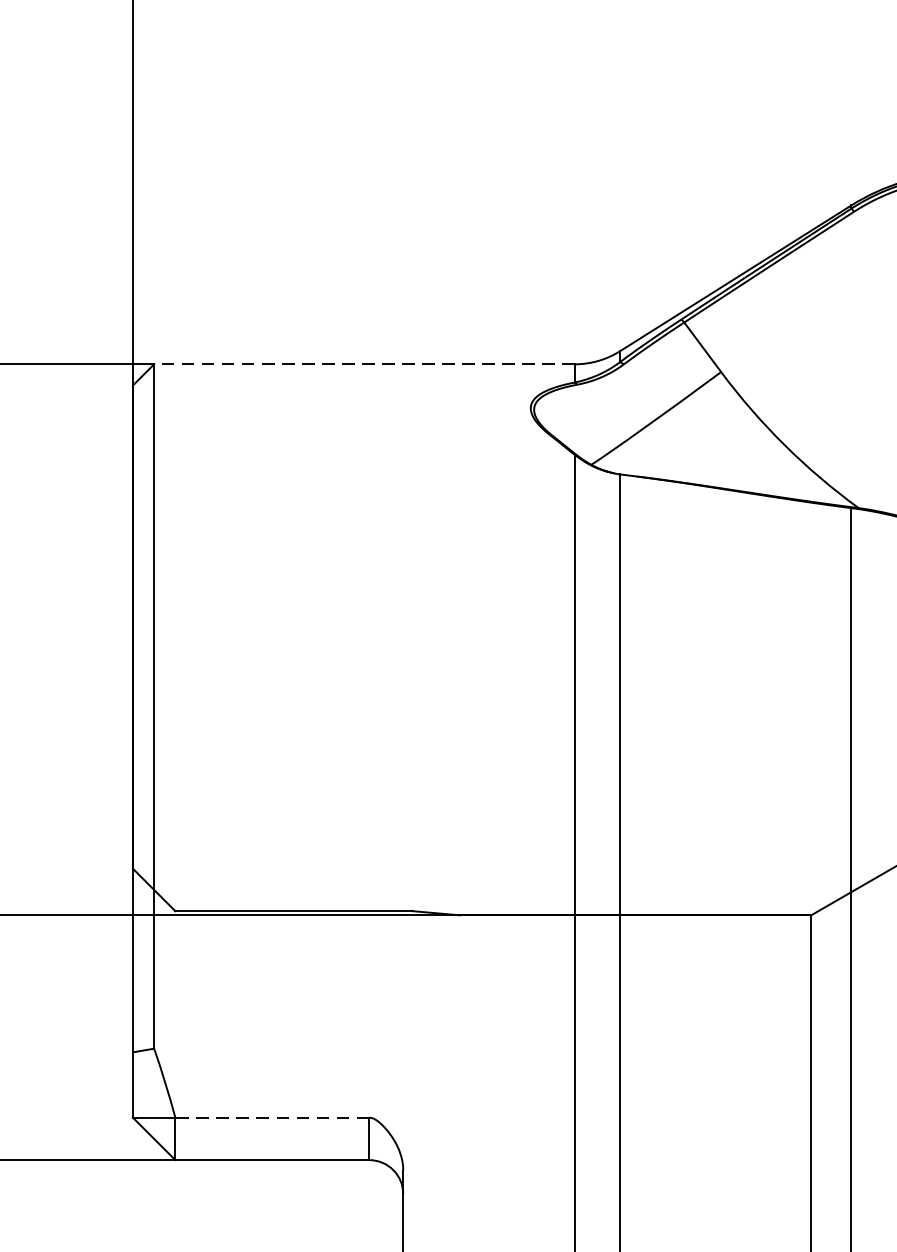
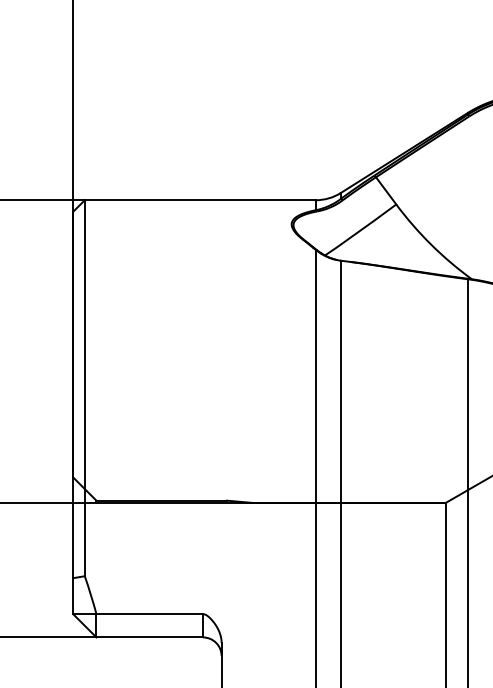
line: (364, 364) -> (200, 200), dashed -> solid
line: (271, 1118) -> (149, 614), dashed -> solid

